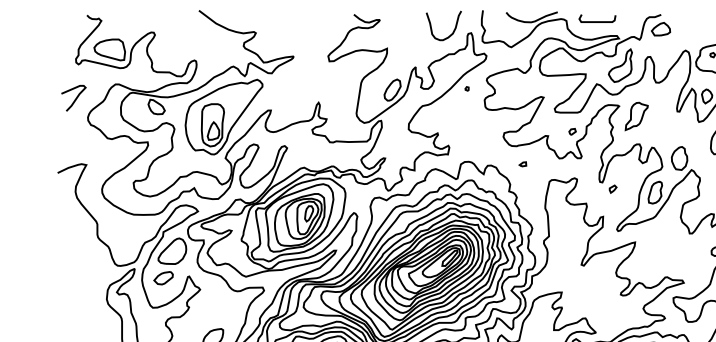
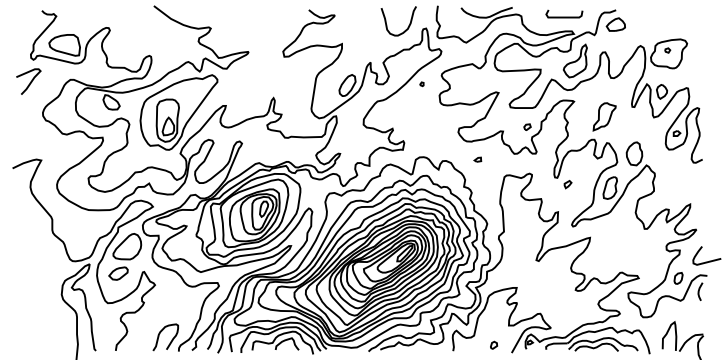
curve: (597, 21) -> (564, 16), moved
curve: (74, 99) -> (29, 82), moved
part: (636, 116) -> (604, 116), moved

